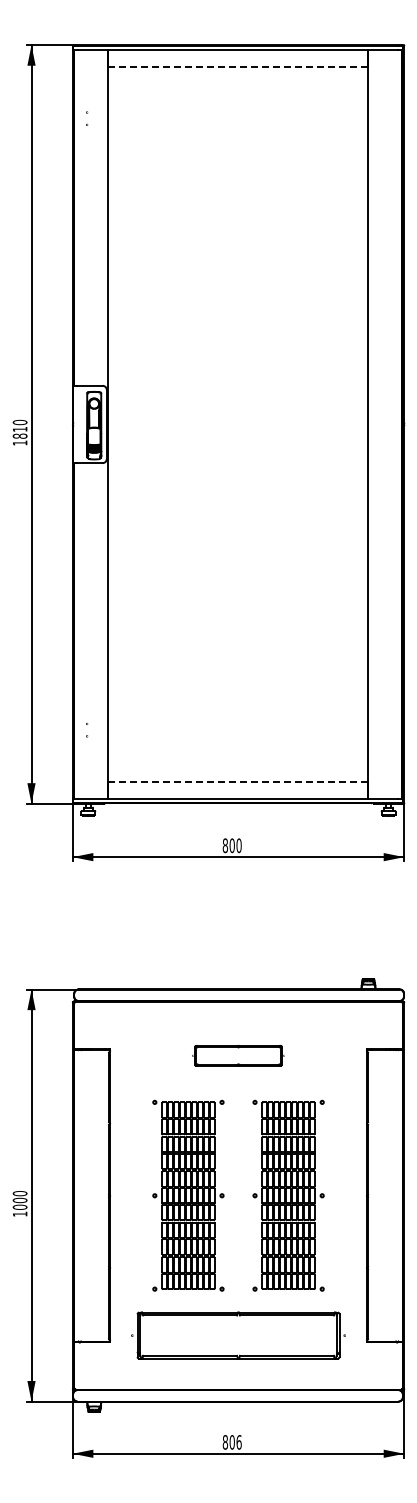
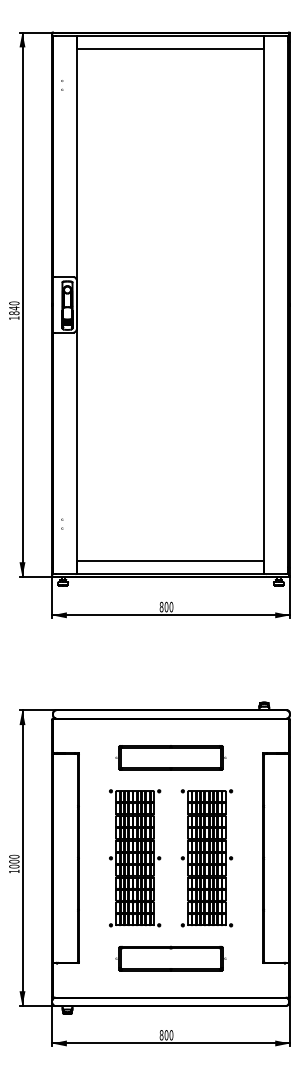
line: (237, 67) -> (170, 48), dashed -> solid
text: (20, 429) -> (14, 308), 1810 -> 1840
line: (238, 781) -> (171, 561), dashed -> solid
part: (238, 1055) -> (171, 757), size x1.67
part: (238, 1335) -> (171, 958), size x0.71
text: (238, 1442) -> (171, 1035), 806 -> 800

